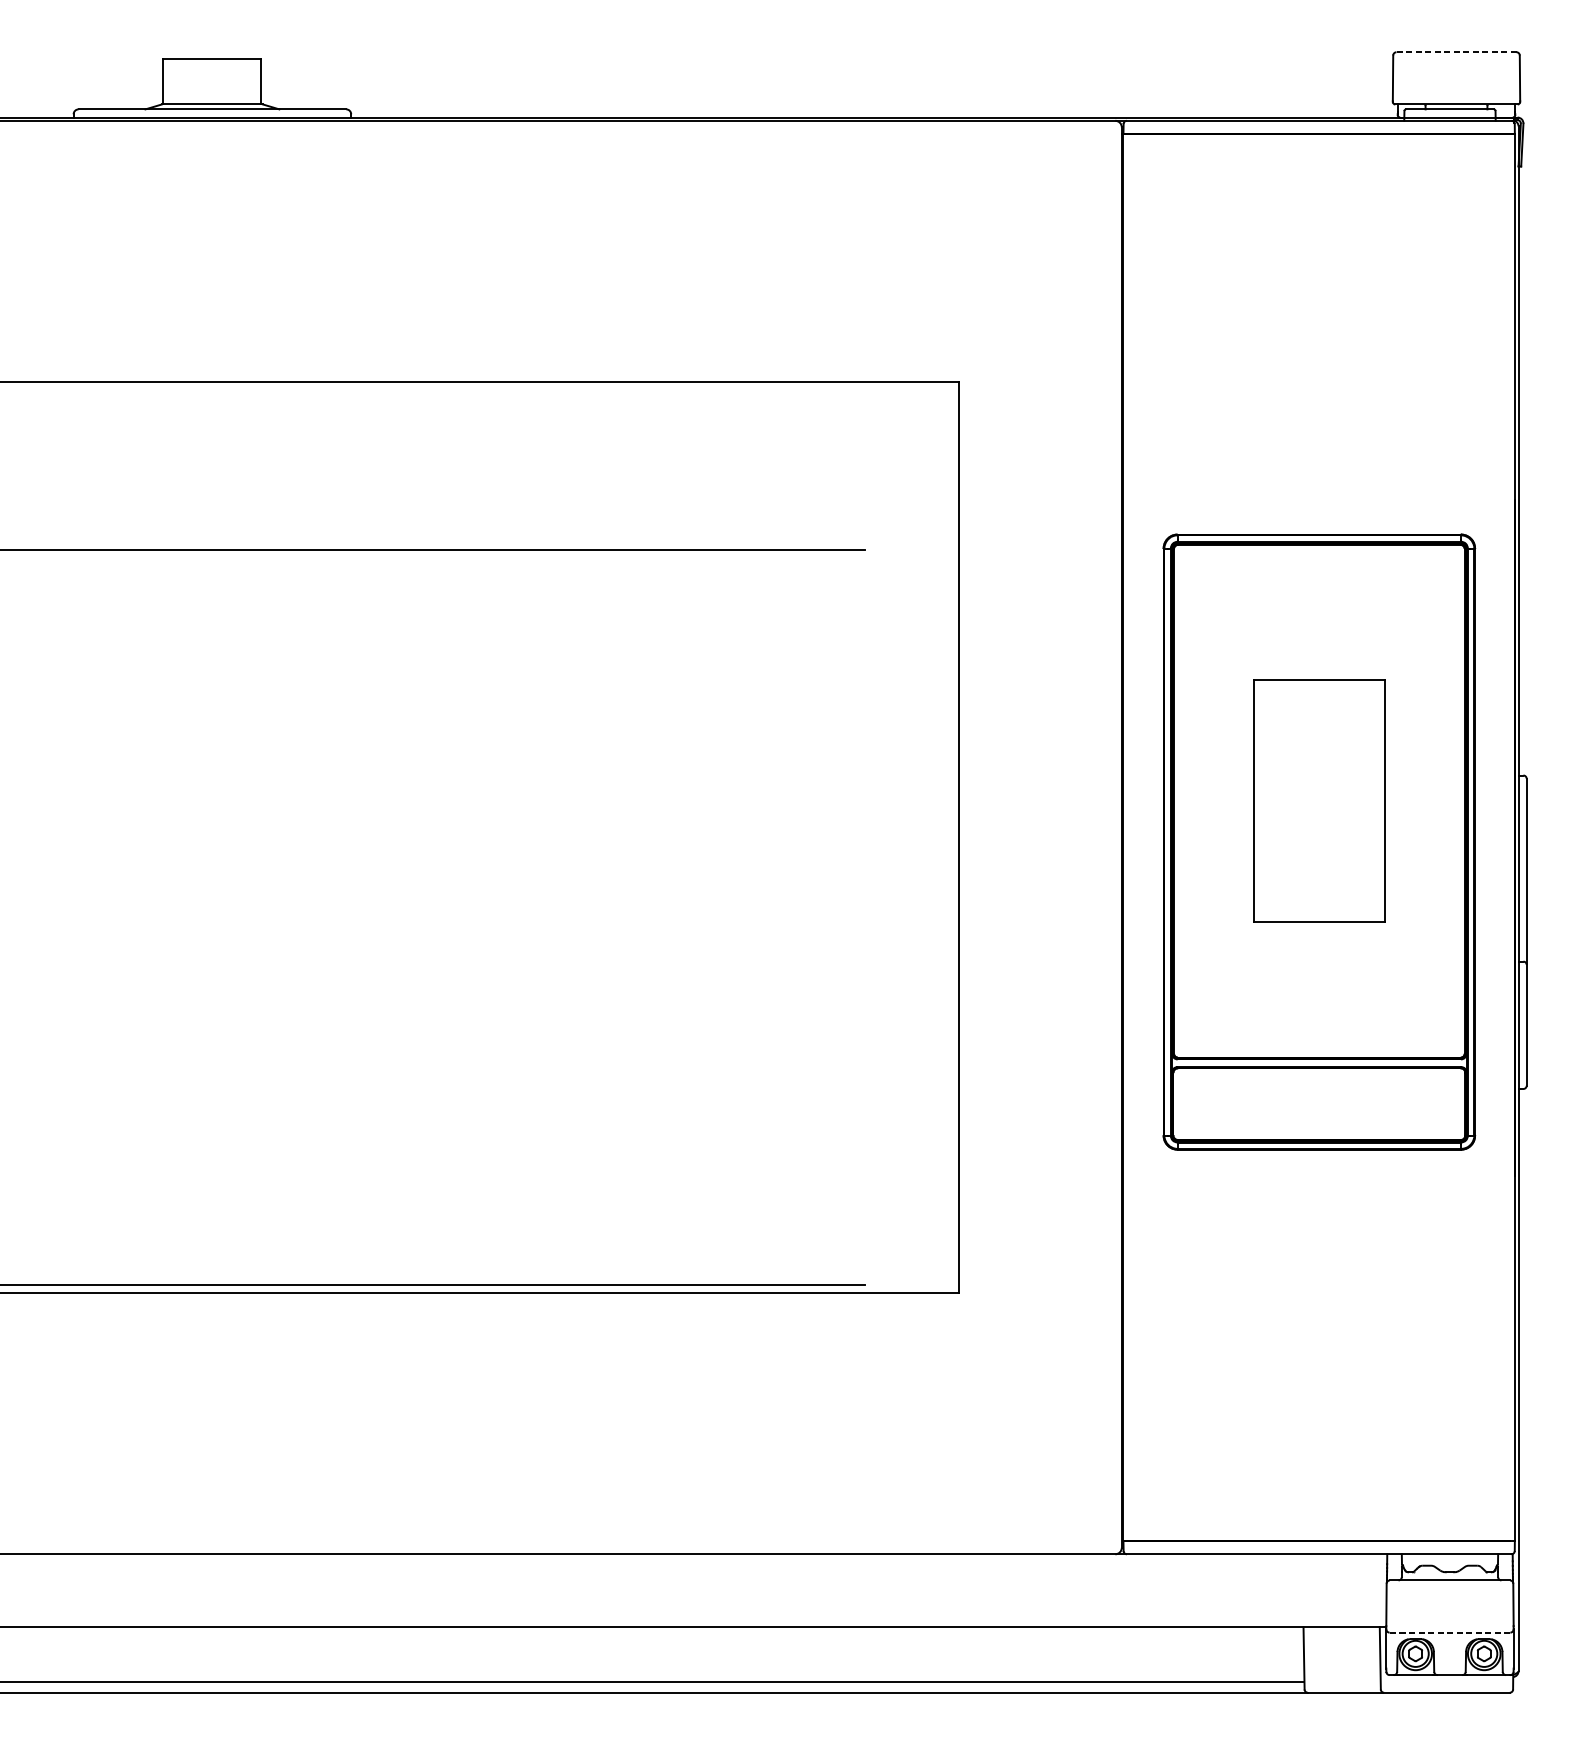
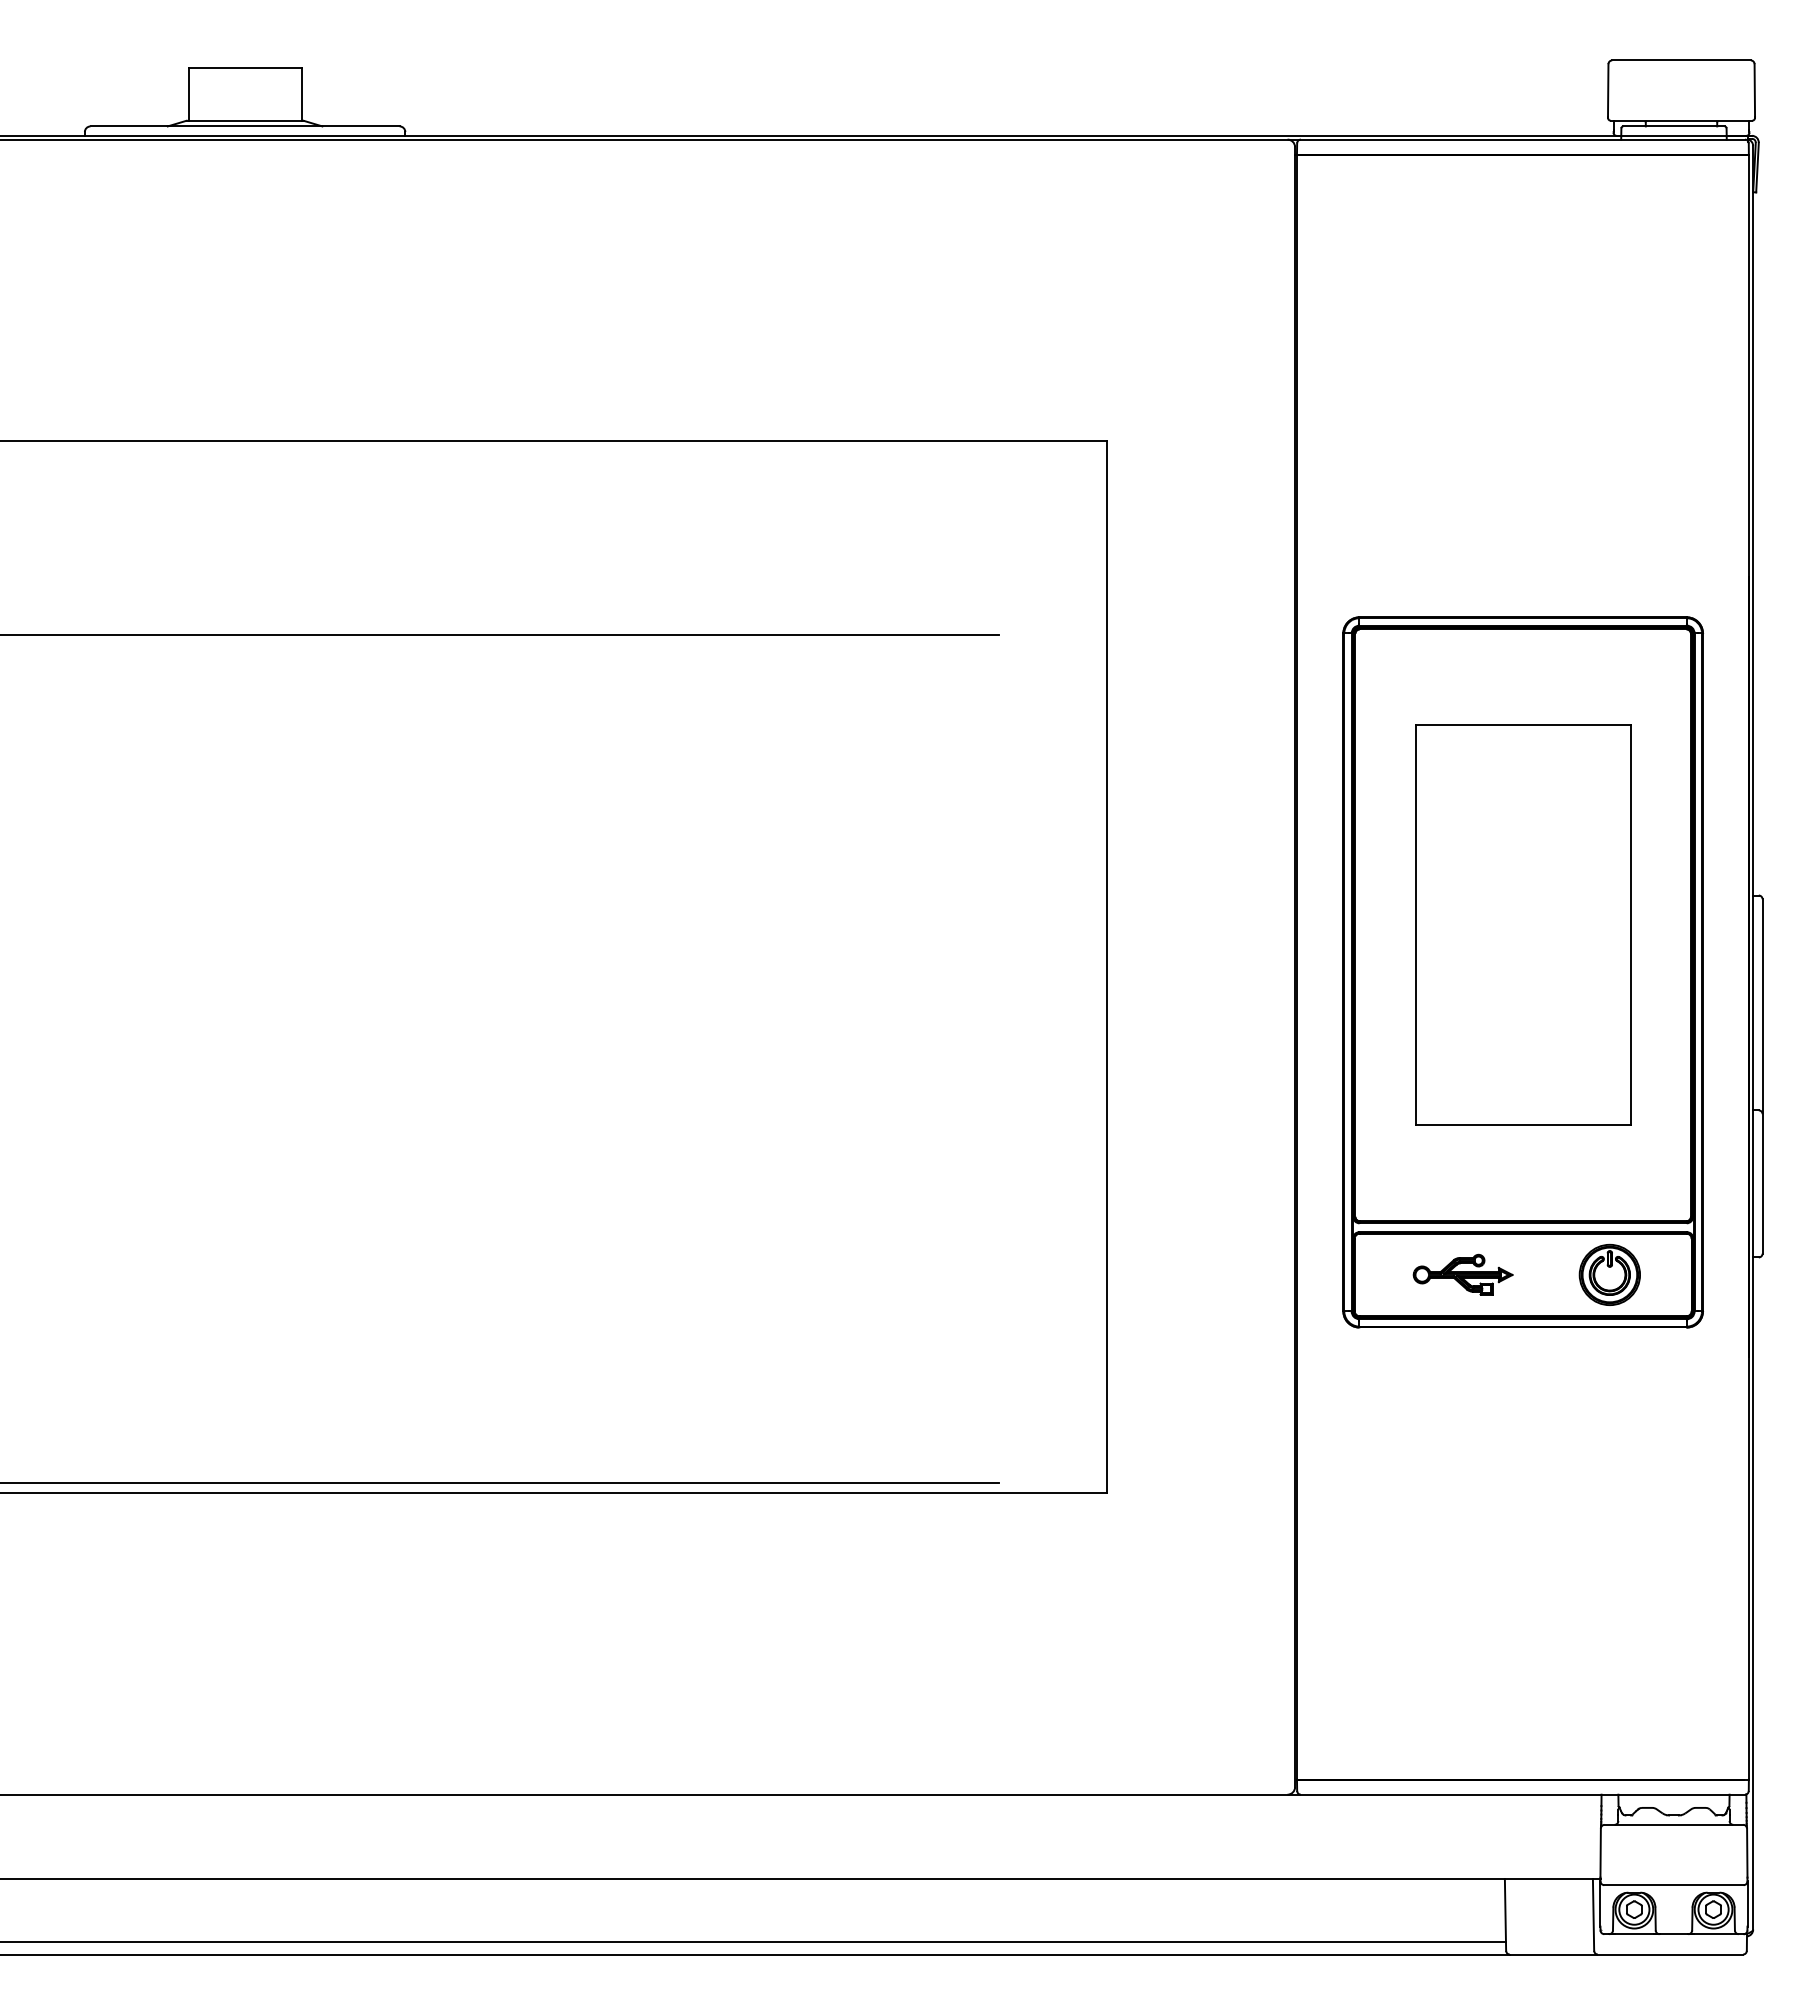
line: (1457, 52) -> (1682, 60), dashed -> solid
part: (1319, 800) -> (1523, 924), size x1.43
part: (1266, 1103) -> (1462, 1274), added
part: (1394, 1103) -> (1609, 1274), added
line: (1449, 1632) -> (1673, 1885), dashed -> solid

